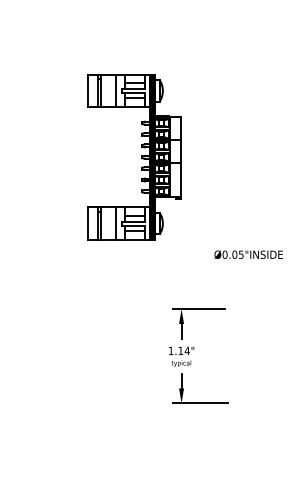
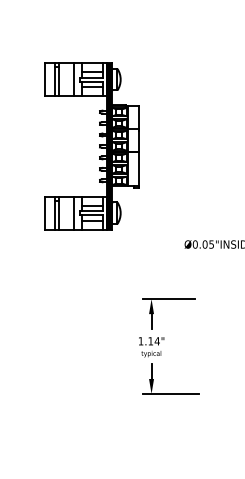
part: (141, 157) -> (99, 146), moved

